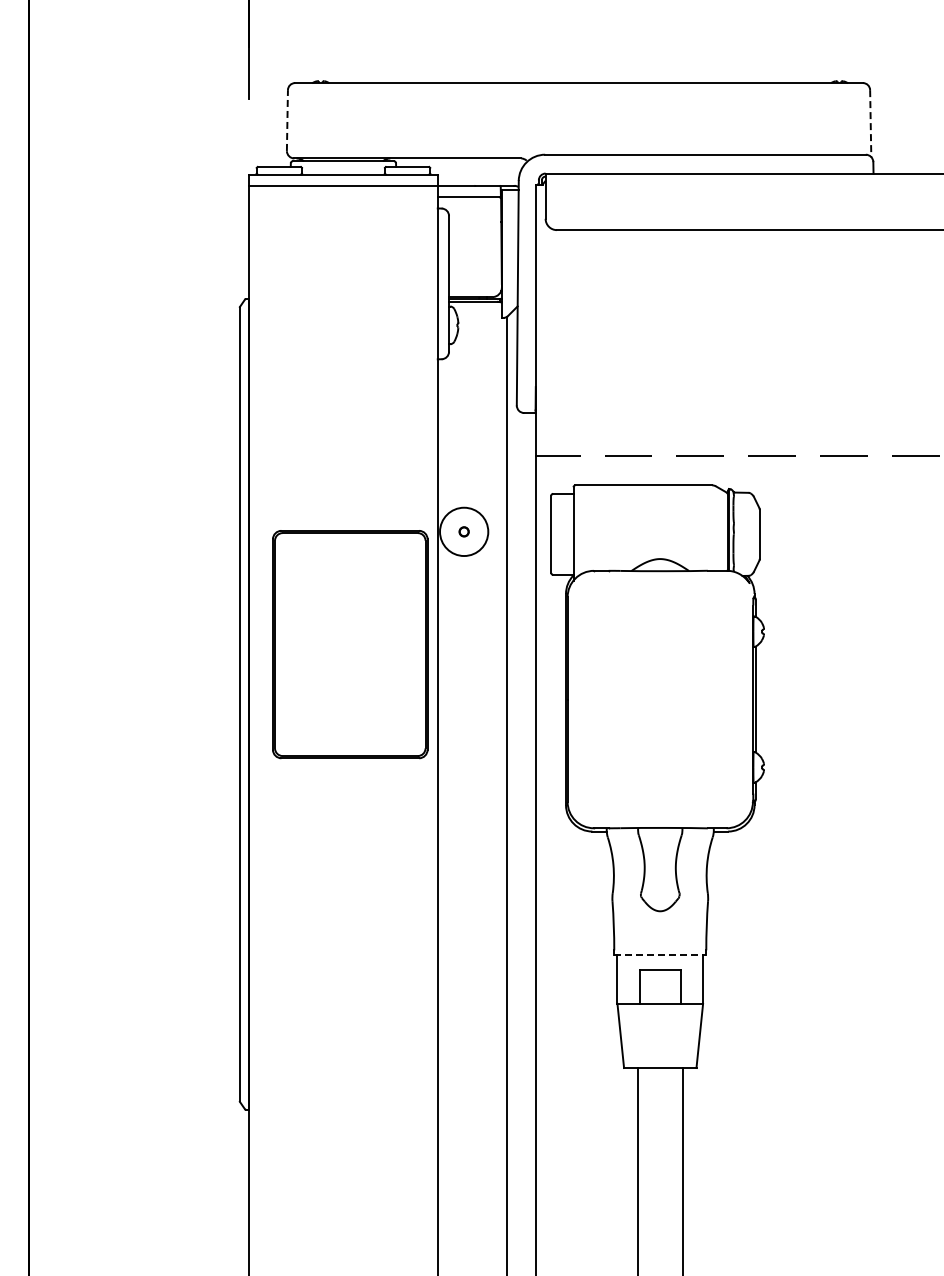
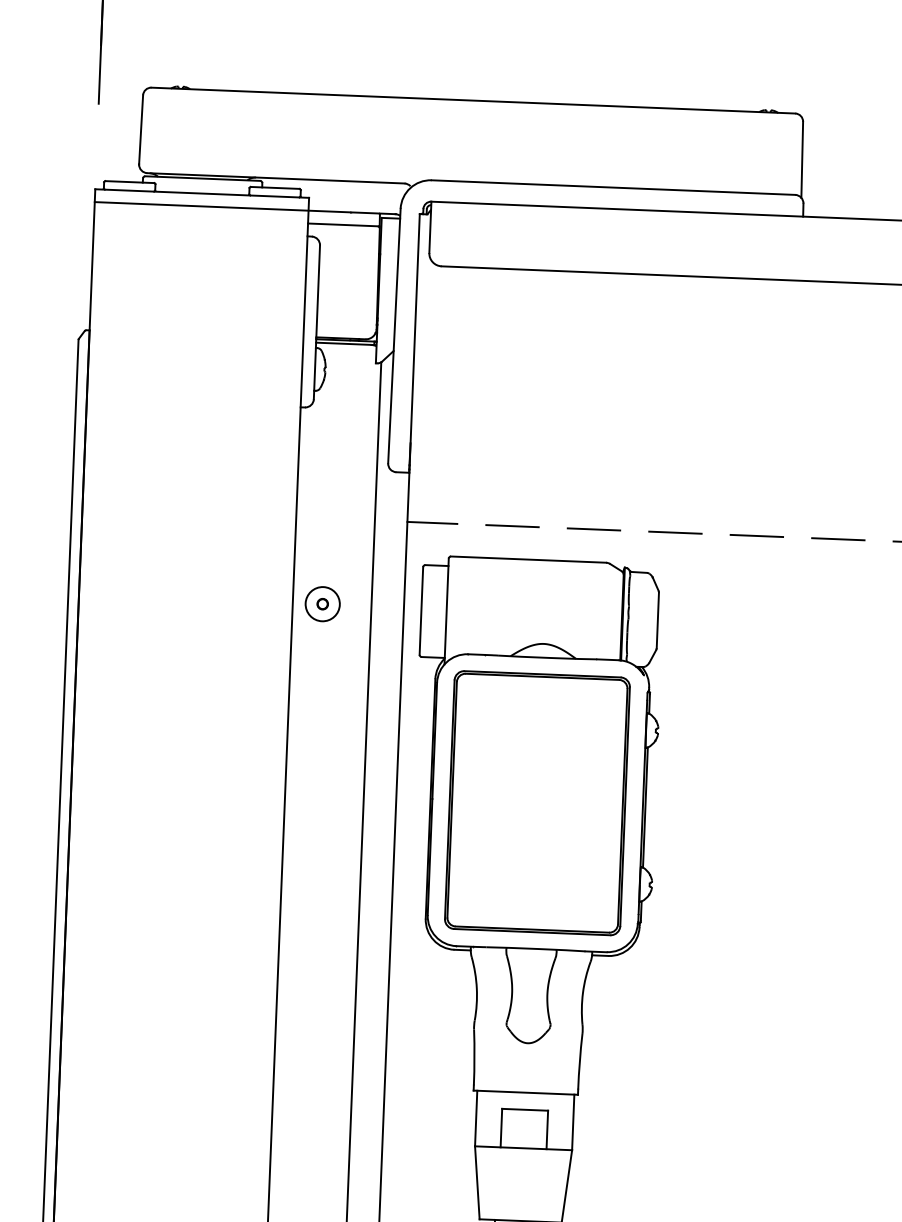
line: (287, 120) -> (141, 129), dashed -> solid
line: (870, 123) -> (802, 159), dashed -> solid
circle: (464, 531) -> (323, 603), size x0.62
part: (350, 644) -> (537, 803), moved
line: (660, 954) -> (526, 1092), dashed -> solid

